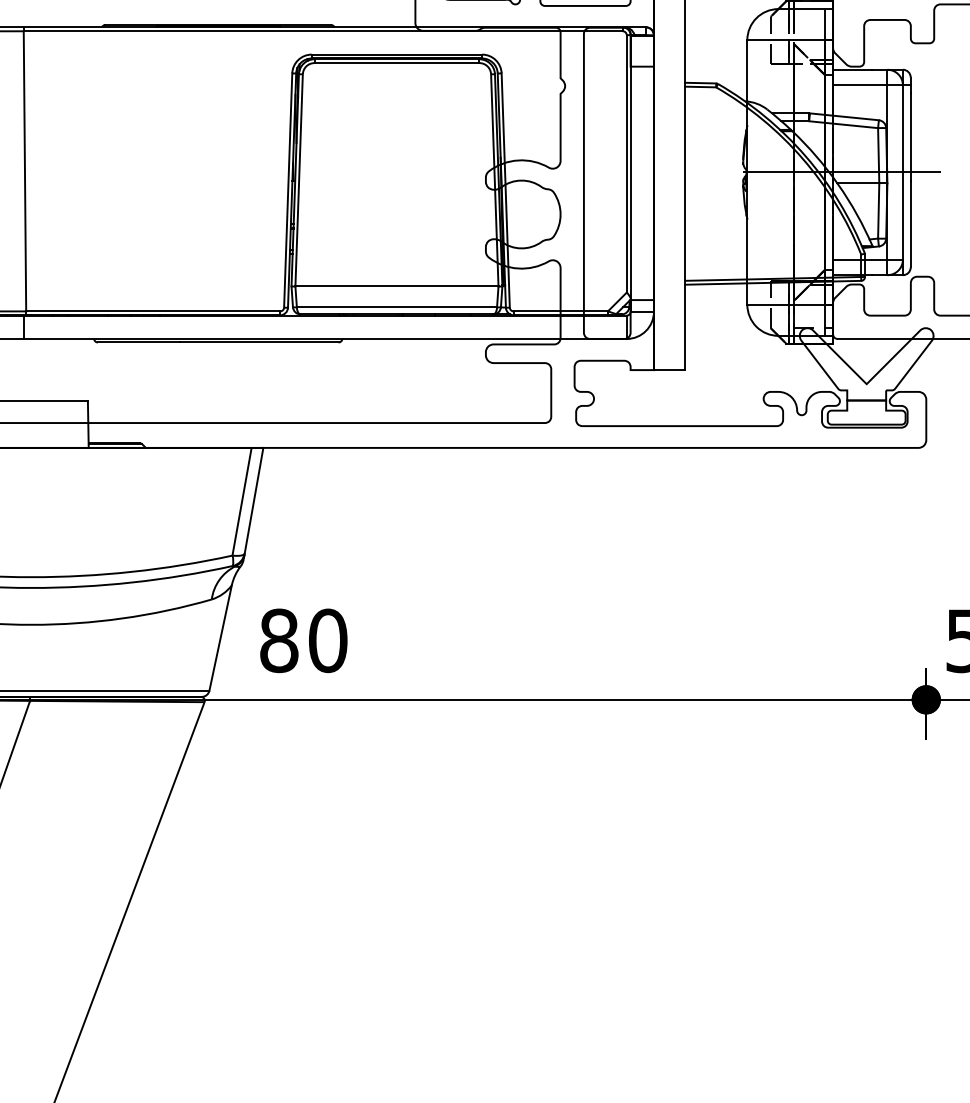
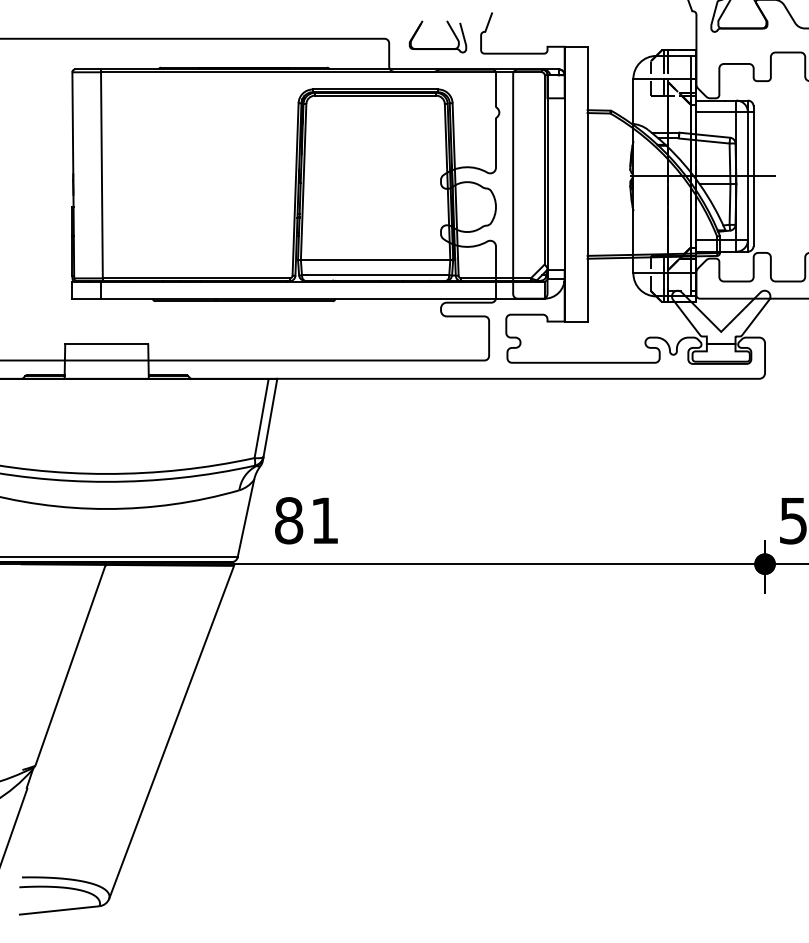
text: (327, 640) -> (324, 520), 80 -> 81

